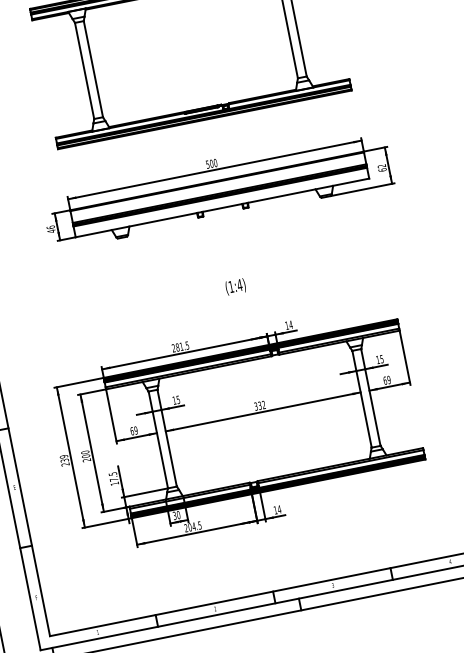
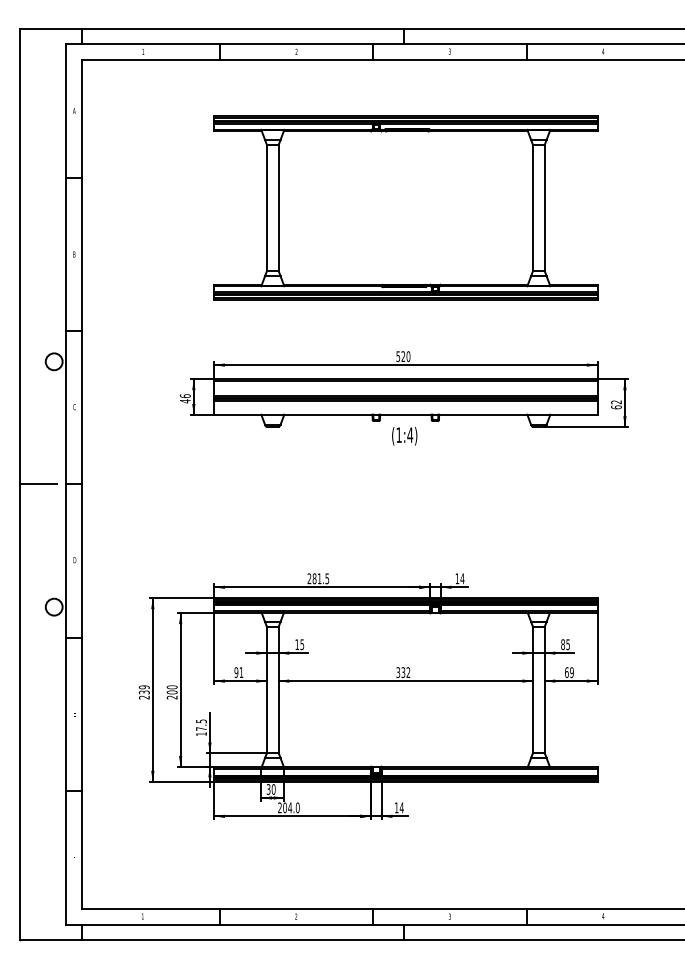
text: (211, 163) -> (403, 356), 500 -> 520
text: (235, 287) -> (404, 436), moved
text: (377, 359) -> (562, 644), 15 -> 85
text: (133, 430) -> (238, 672), 69 -> 91
text: (199, 525) -> (297, 807), 204.5 -> 204.0

